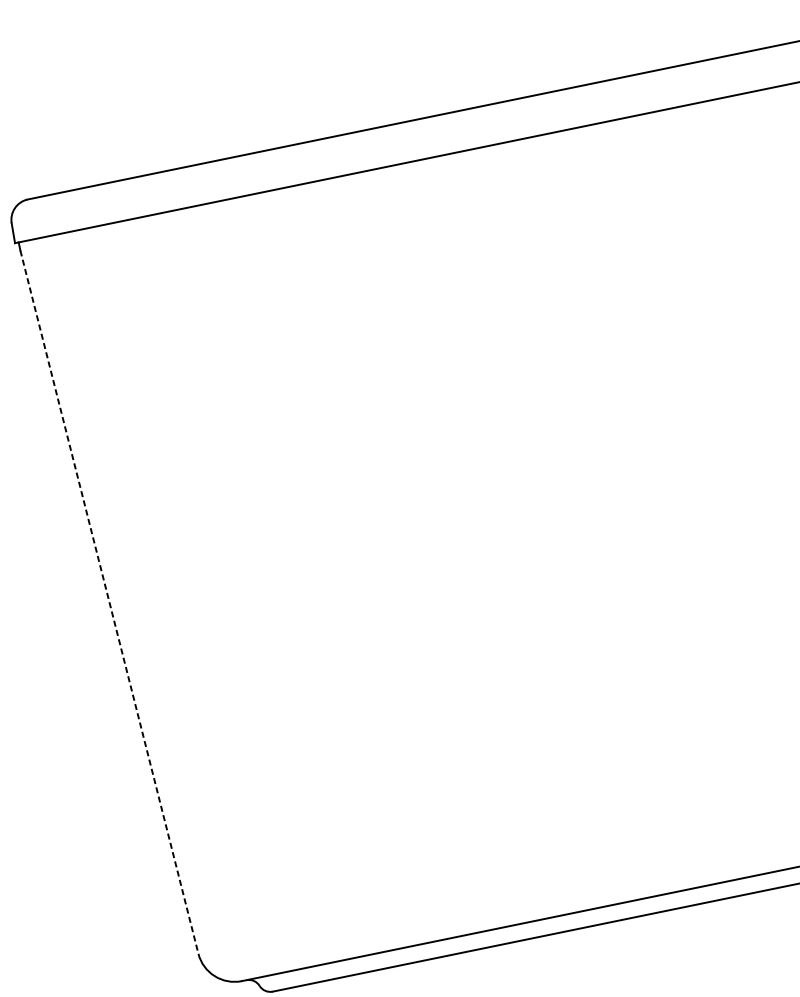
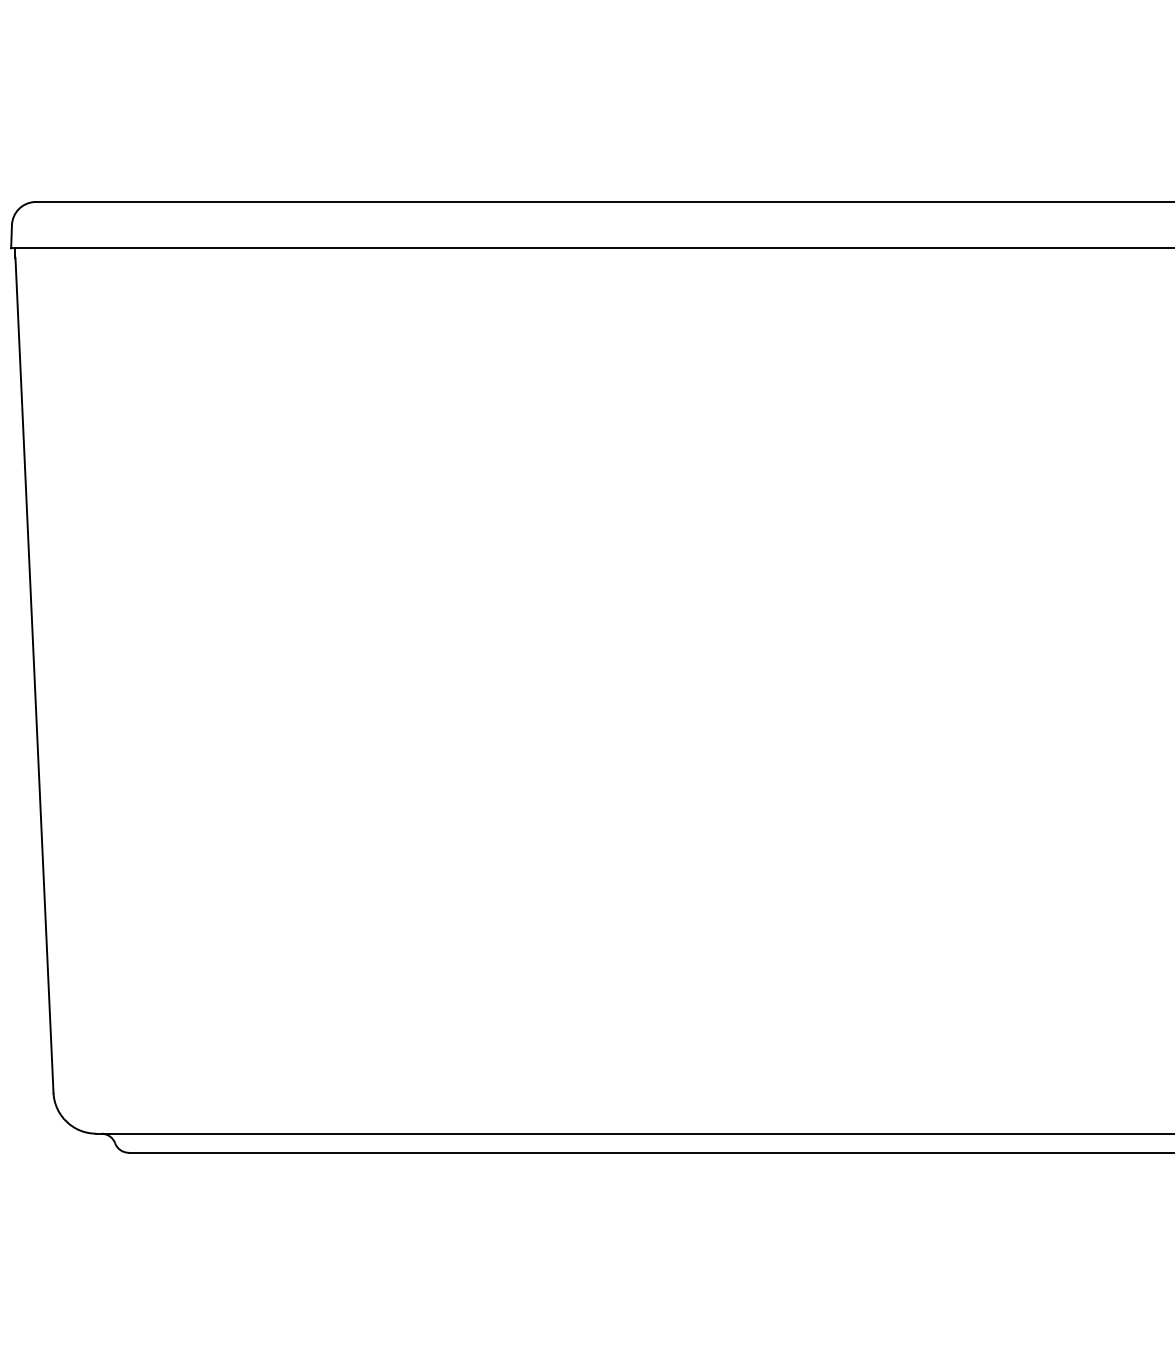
line: (109, 602) -> (34, 675), dashed -> solid

